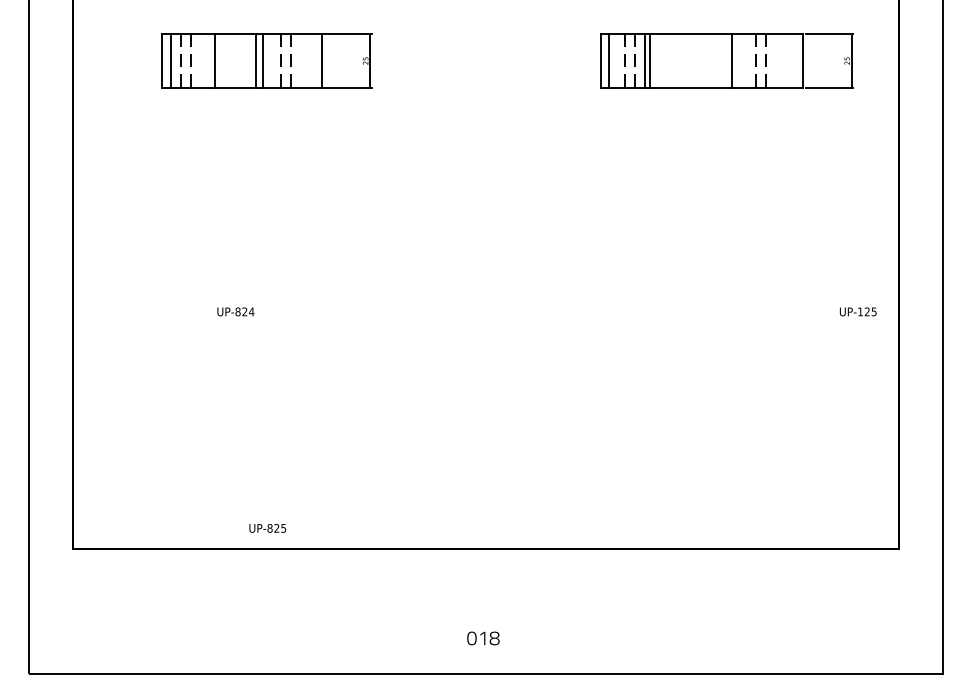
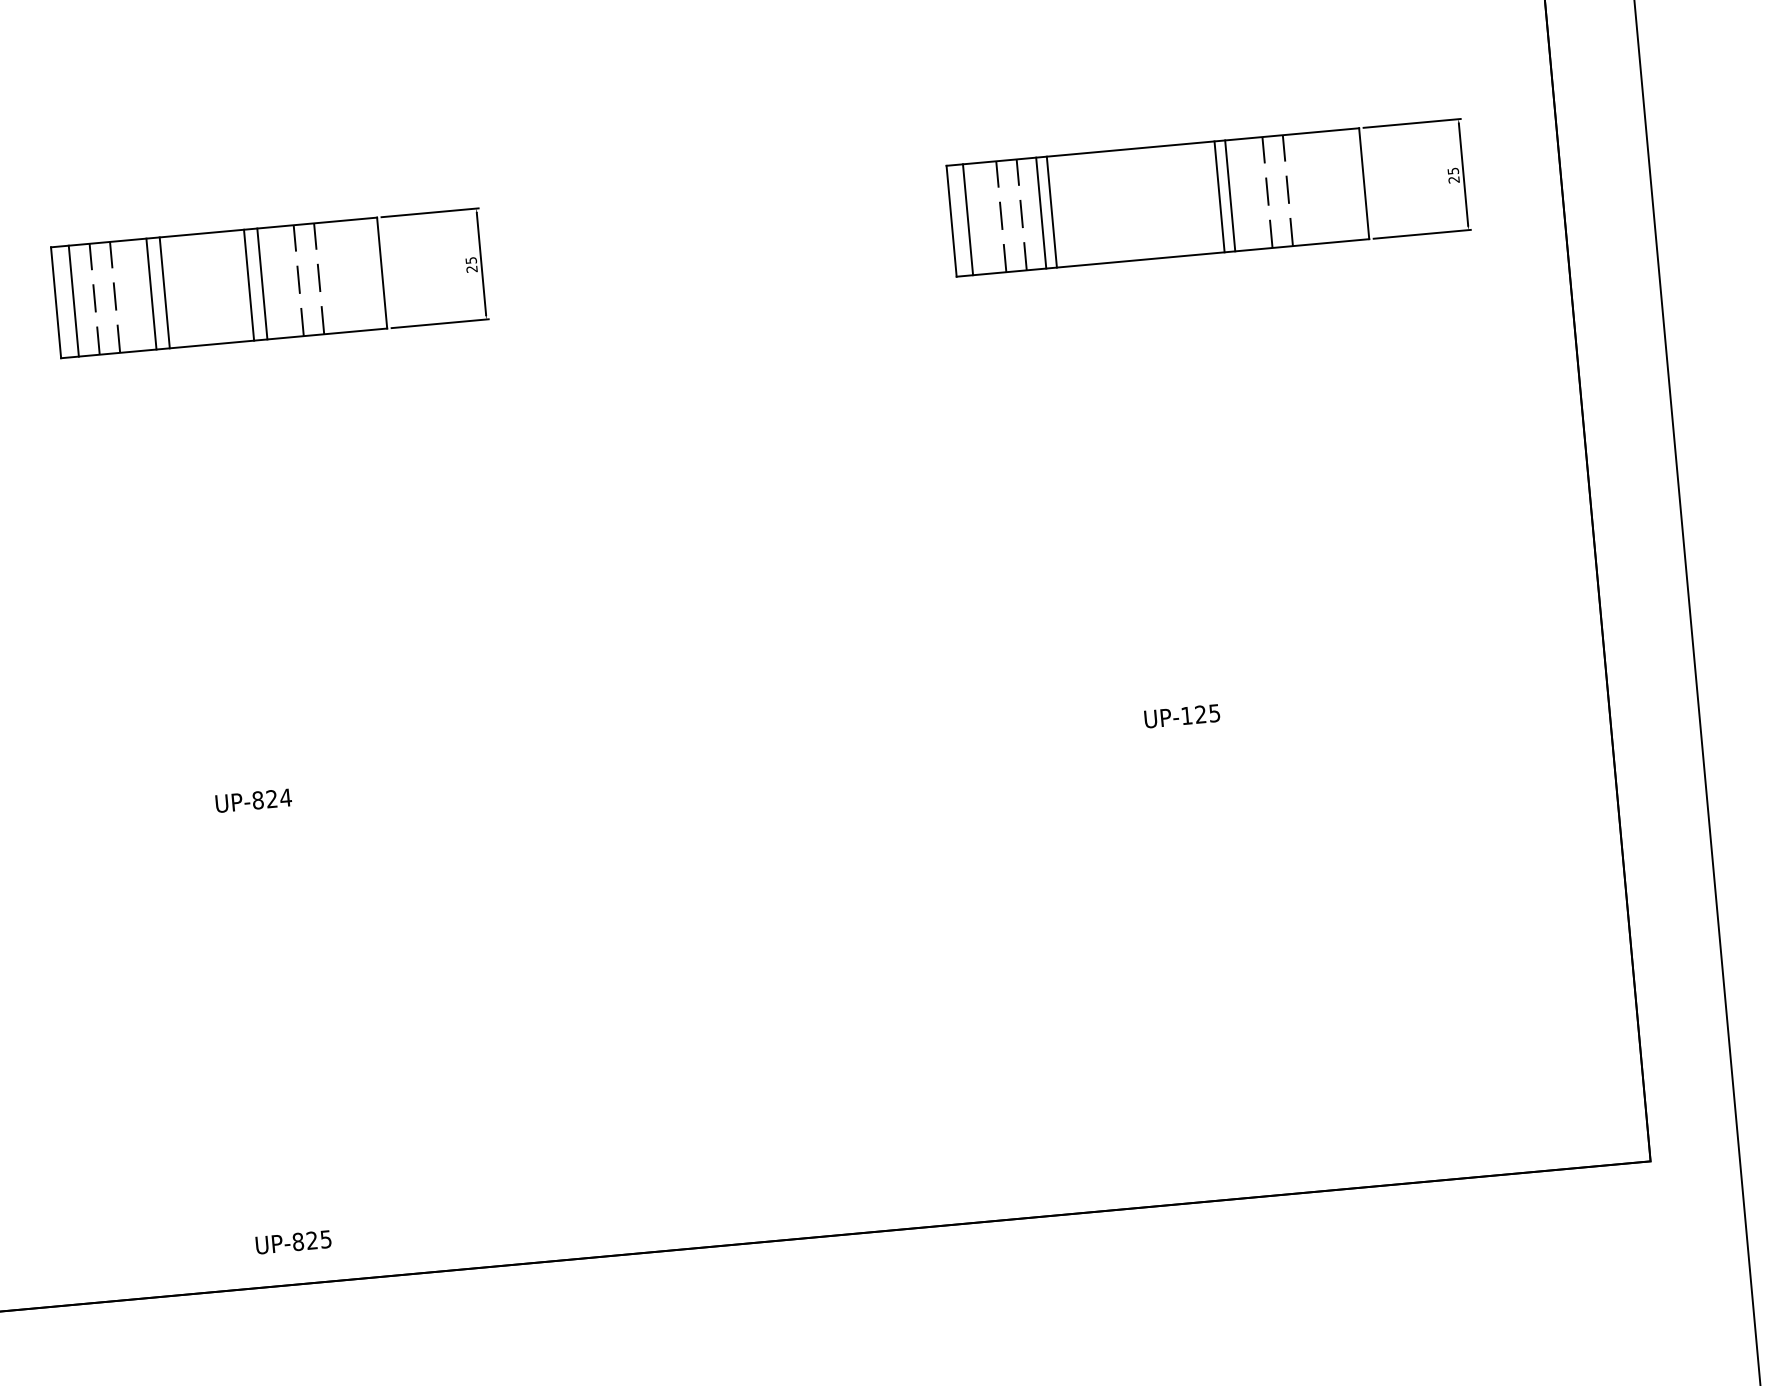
line: (208, 60) -> (151, 293), added
line: (737, 60) -> (1229, 195), added
text: (857, 311) -> (1180, 715), moved
text: (267, 528) -> (293, 1242), moved

